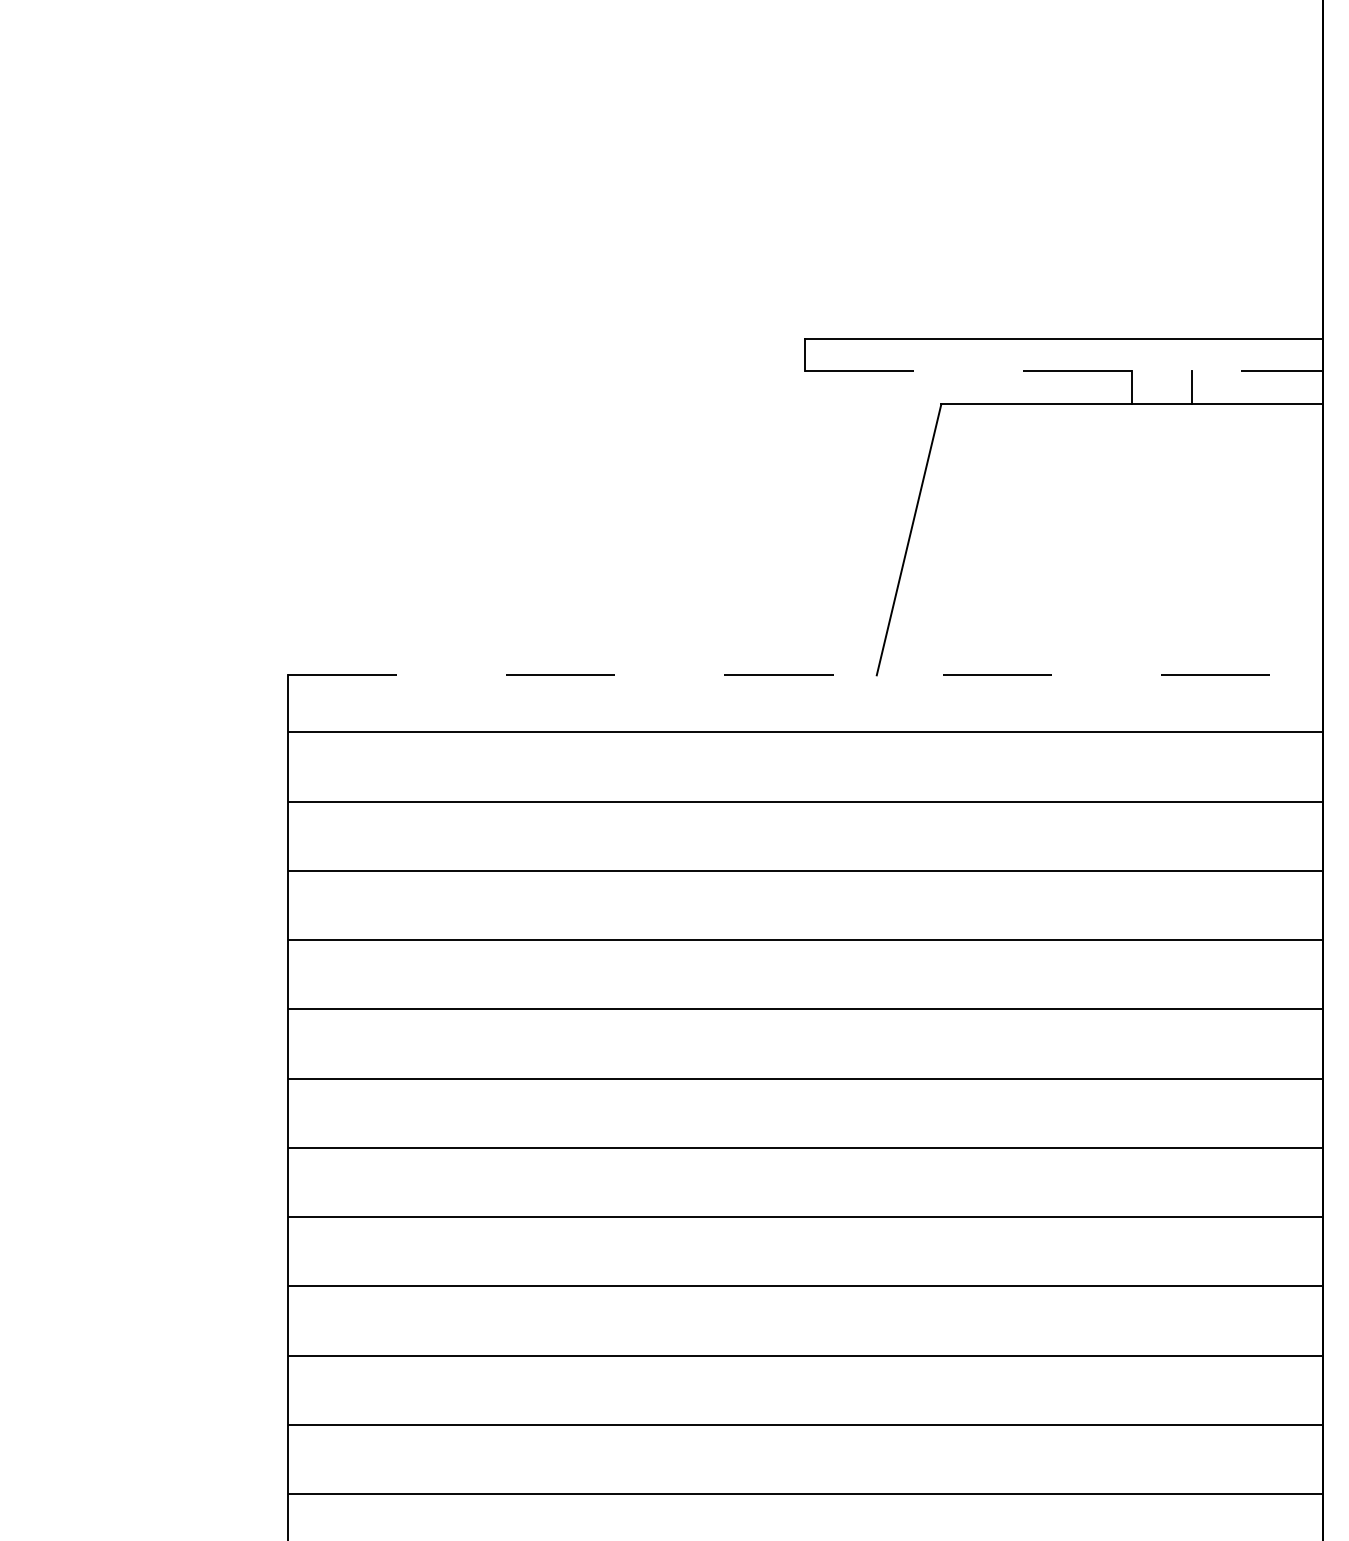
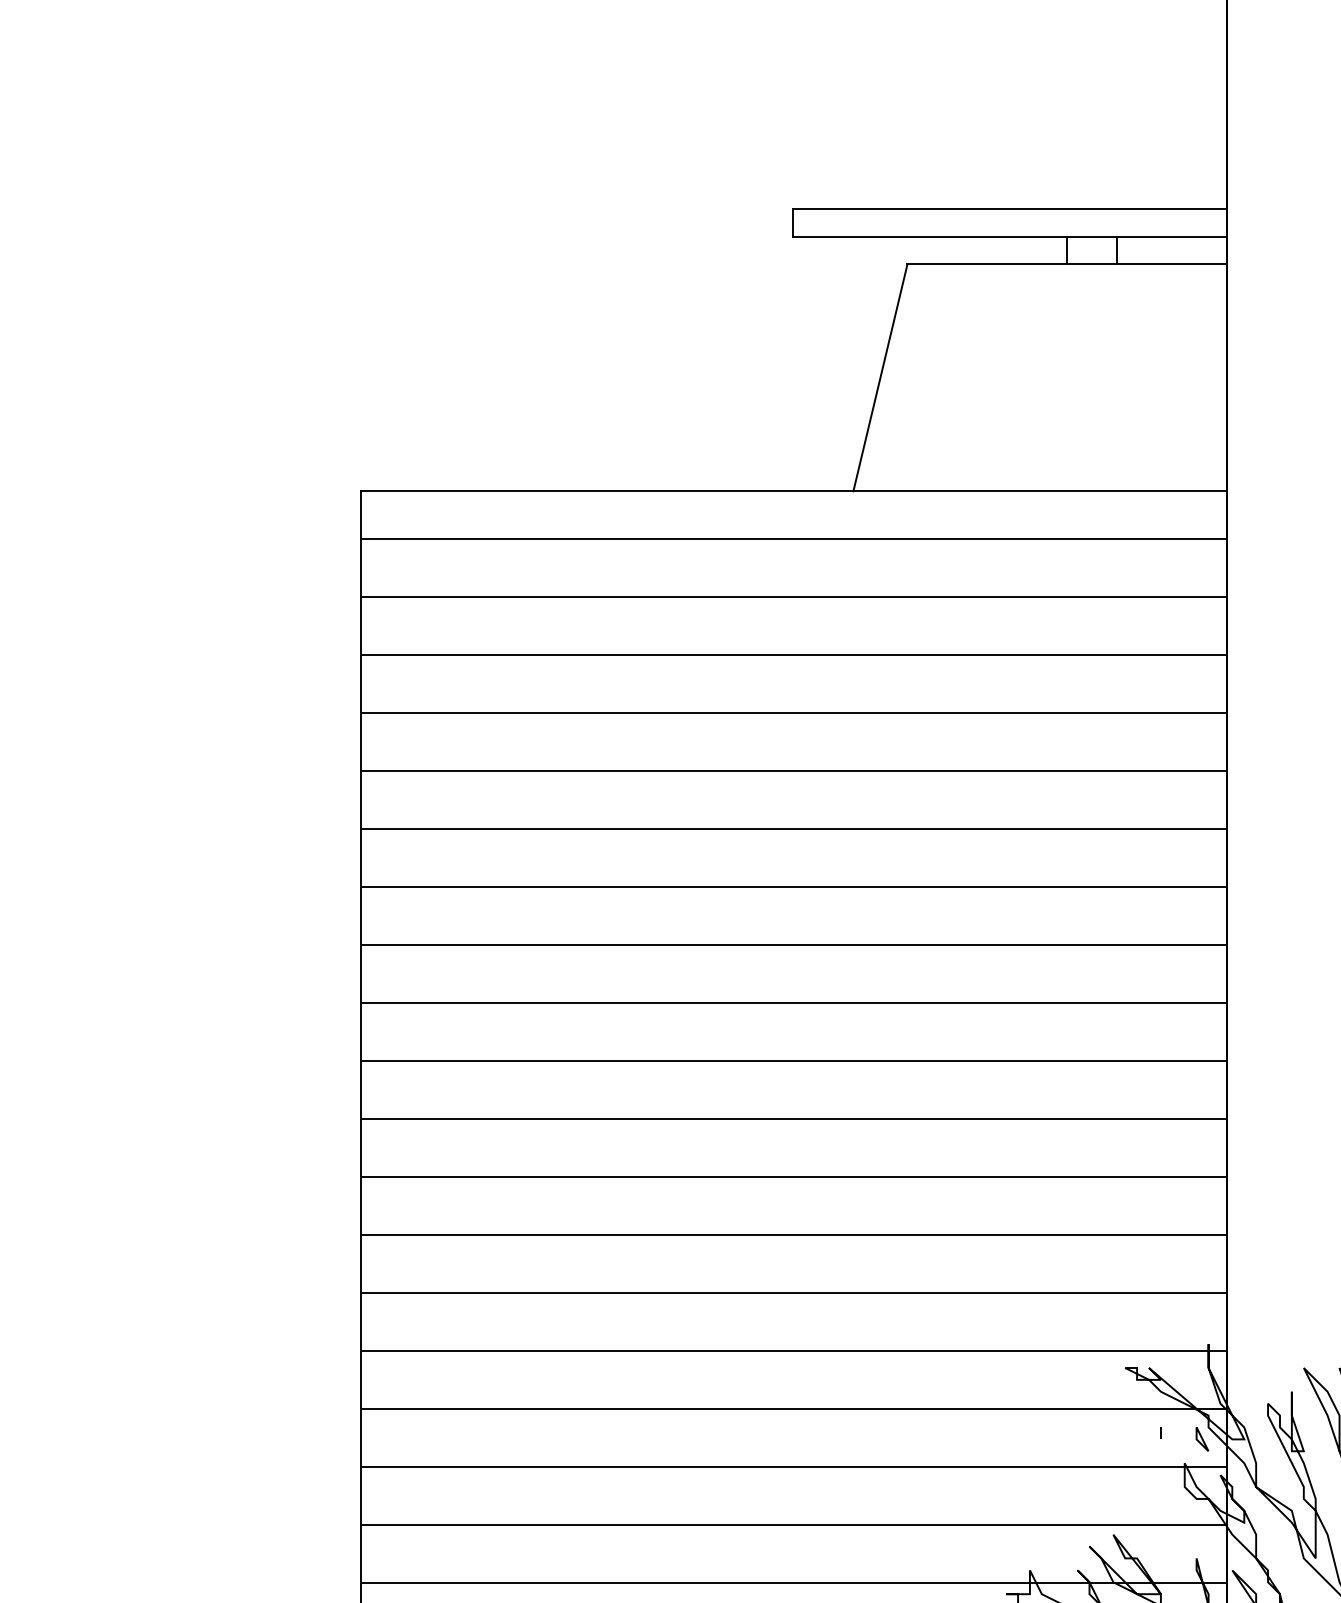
line: (1064, 371) -> (1010, 236), dashed -> solid
line: (806, 675) -> (794, 491), dashed -> solid

